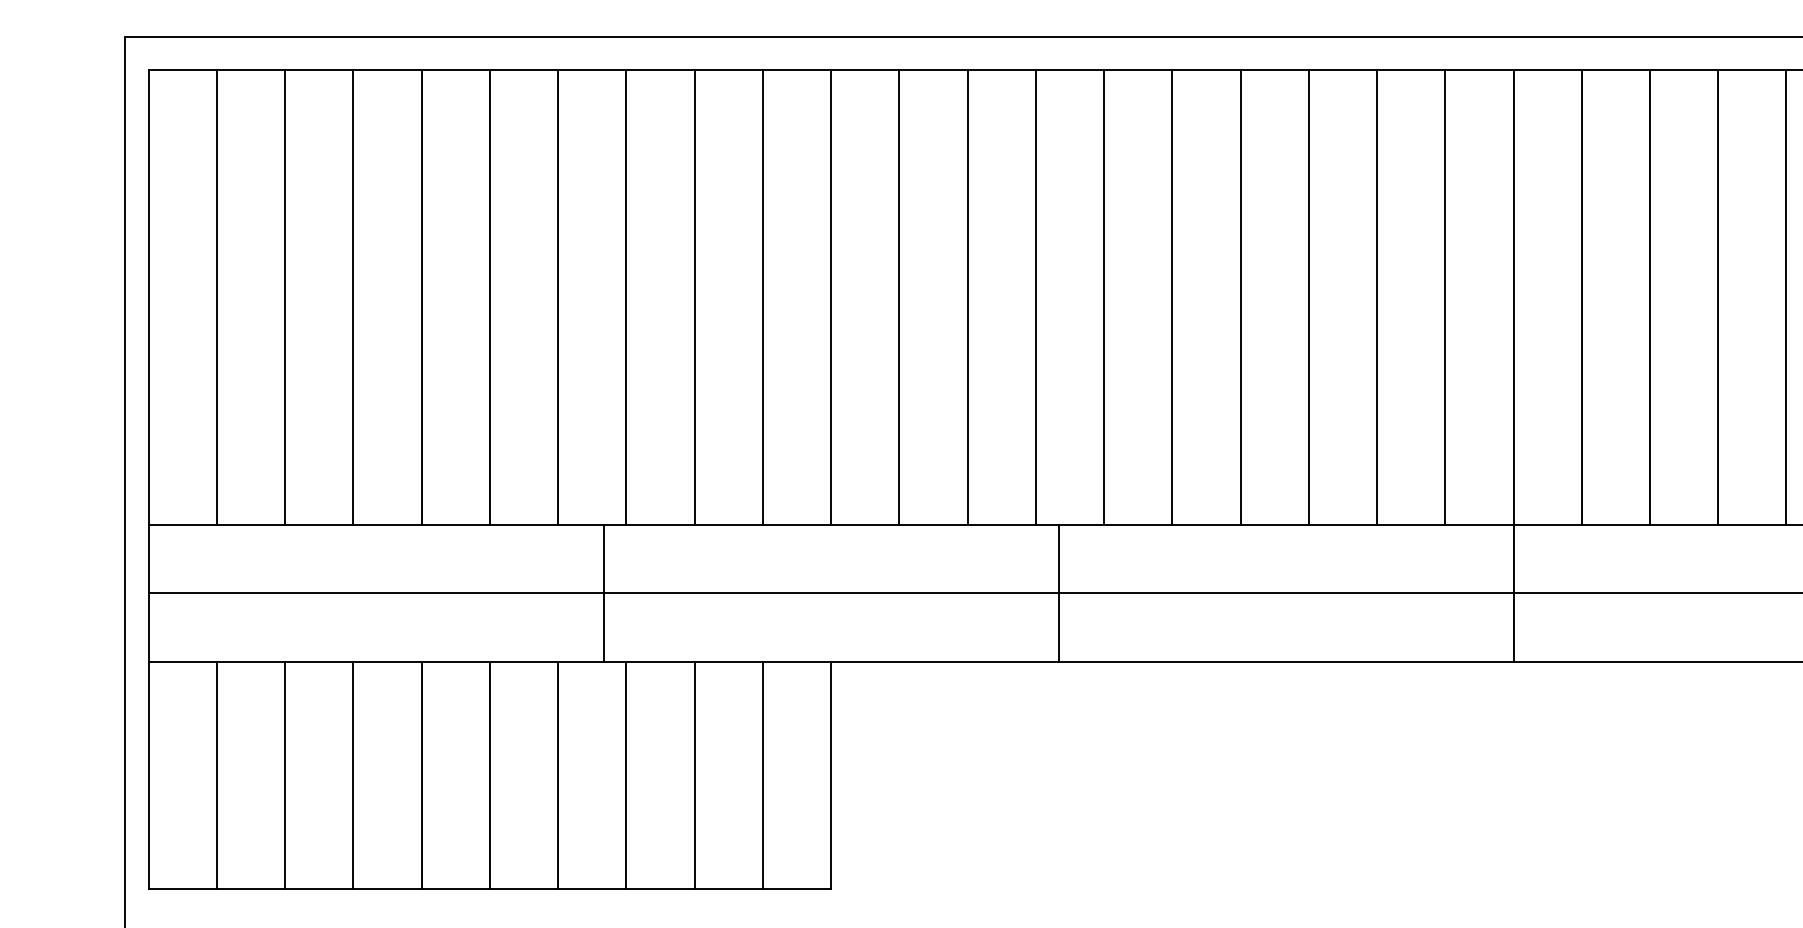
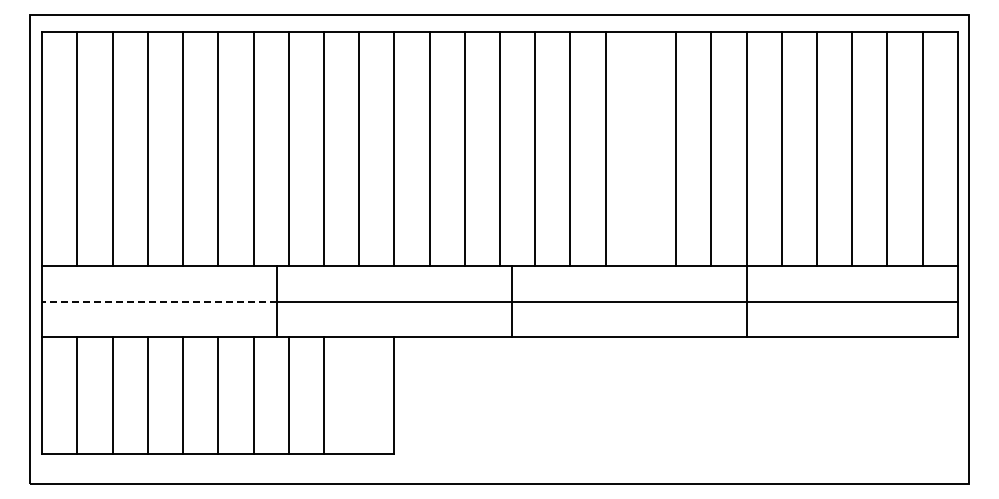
line: (1308, 296) -> (640, 148), removed
line: (375, 593) -> (159, 301), solid -> dashed
line: (763, 775) -> (359, 395), removed

